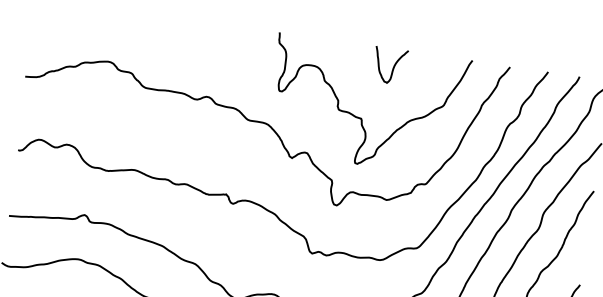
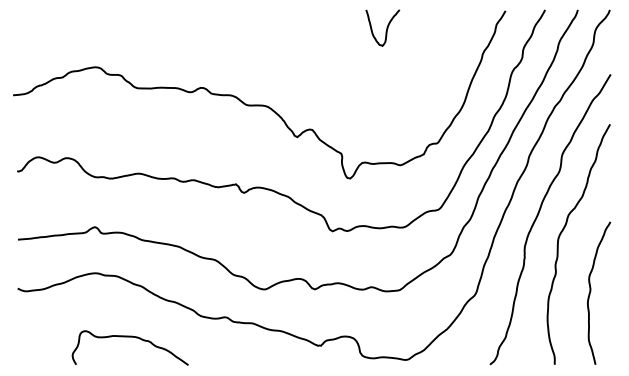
curve: (362, 117) -> (362, 85), removed

